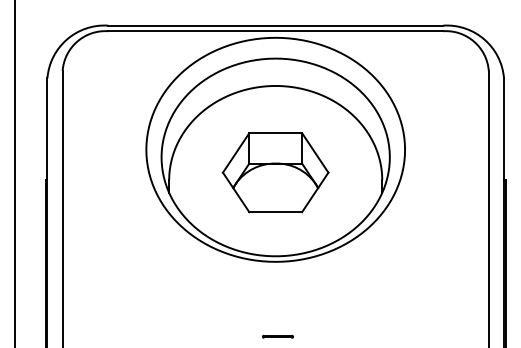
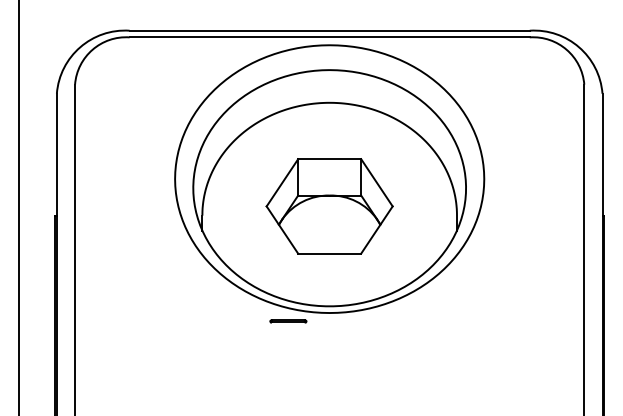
line: (278, 336) -> (288, 321), moved

